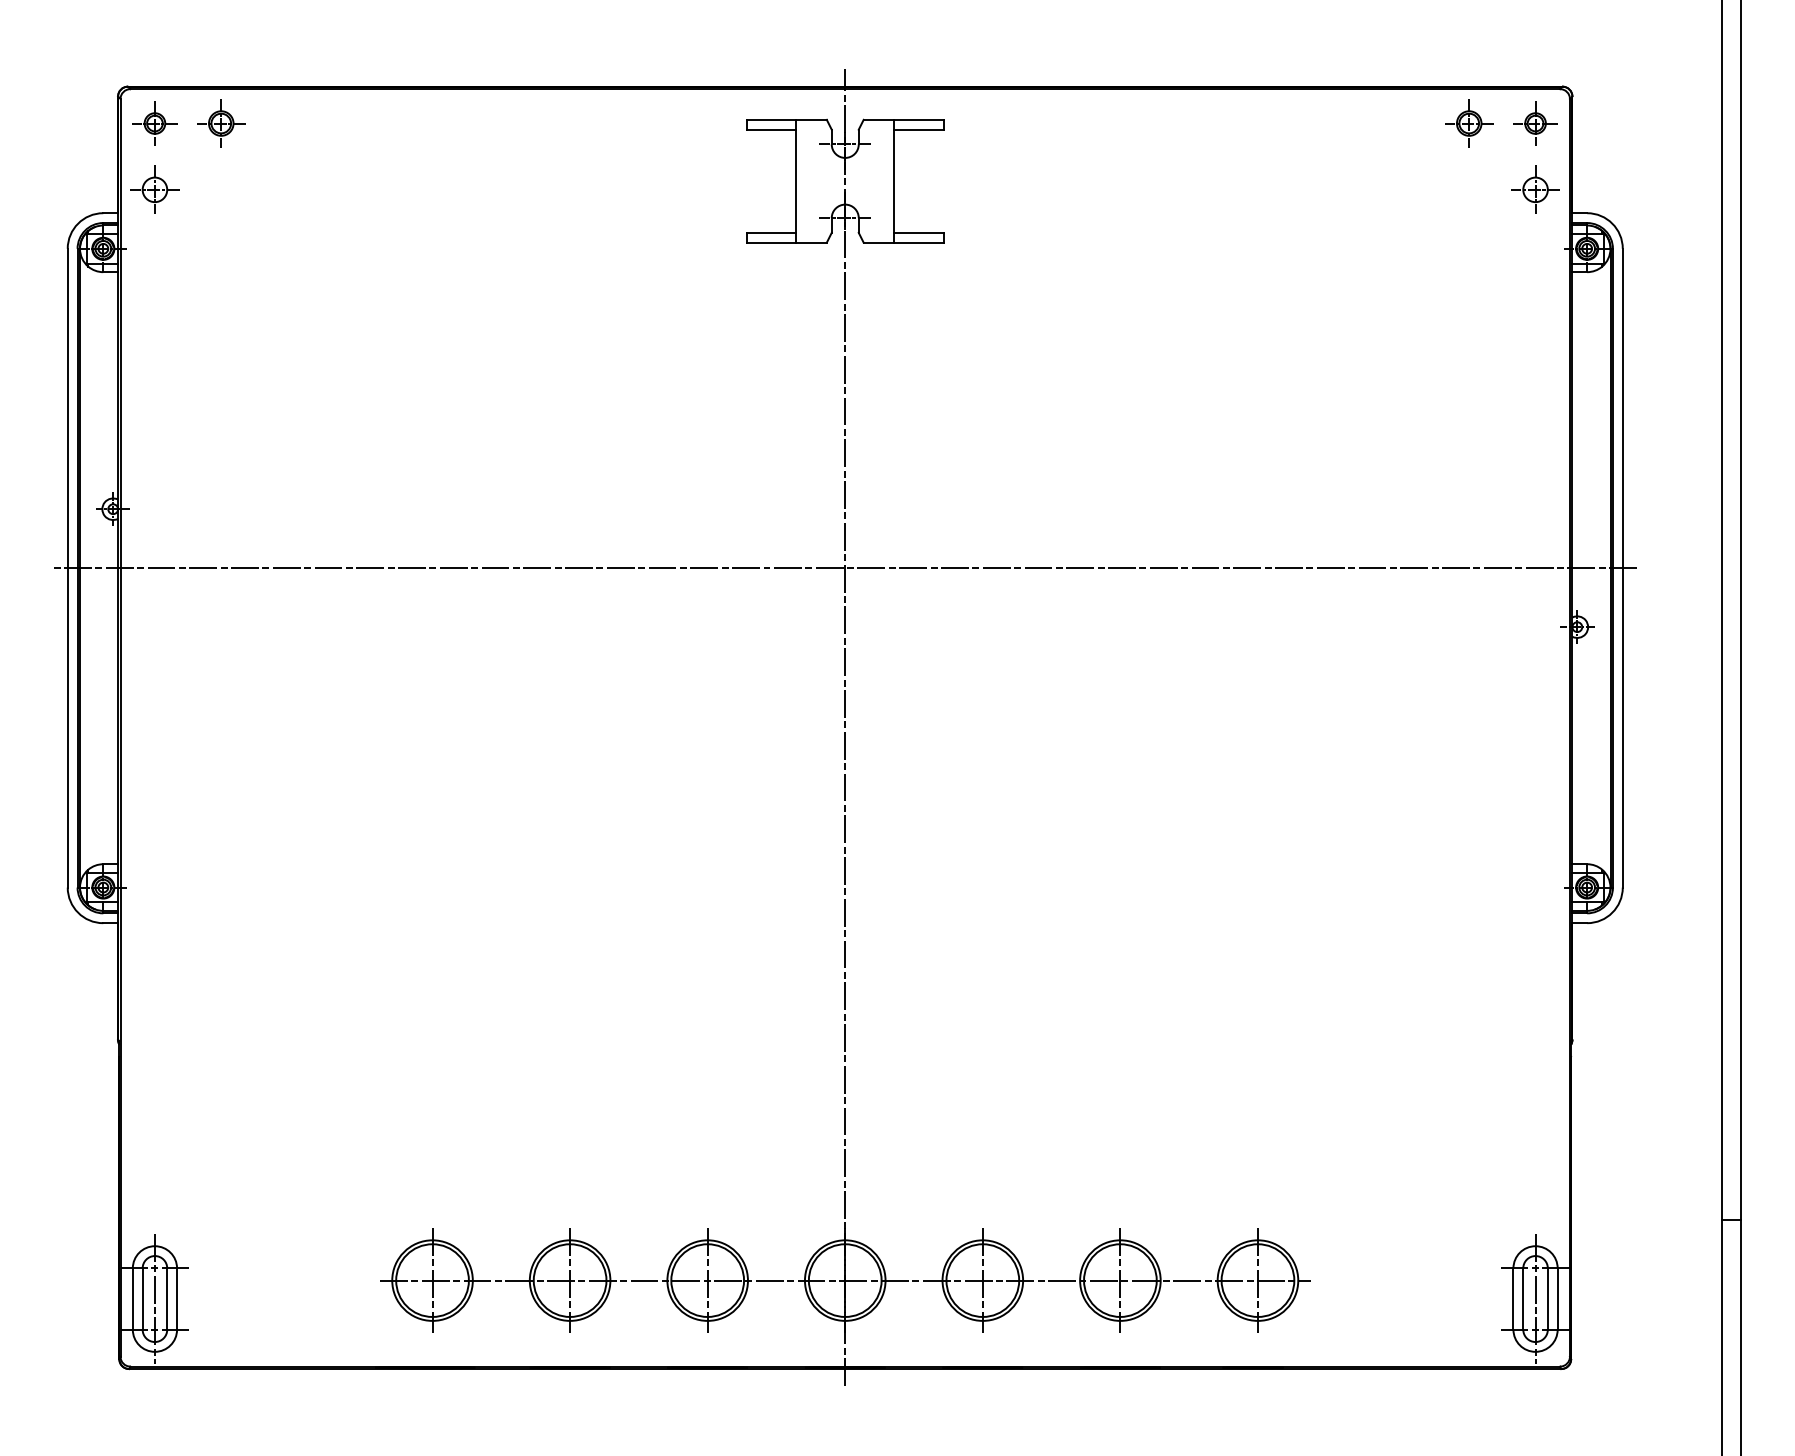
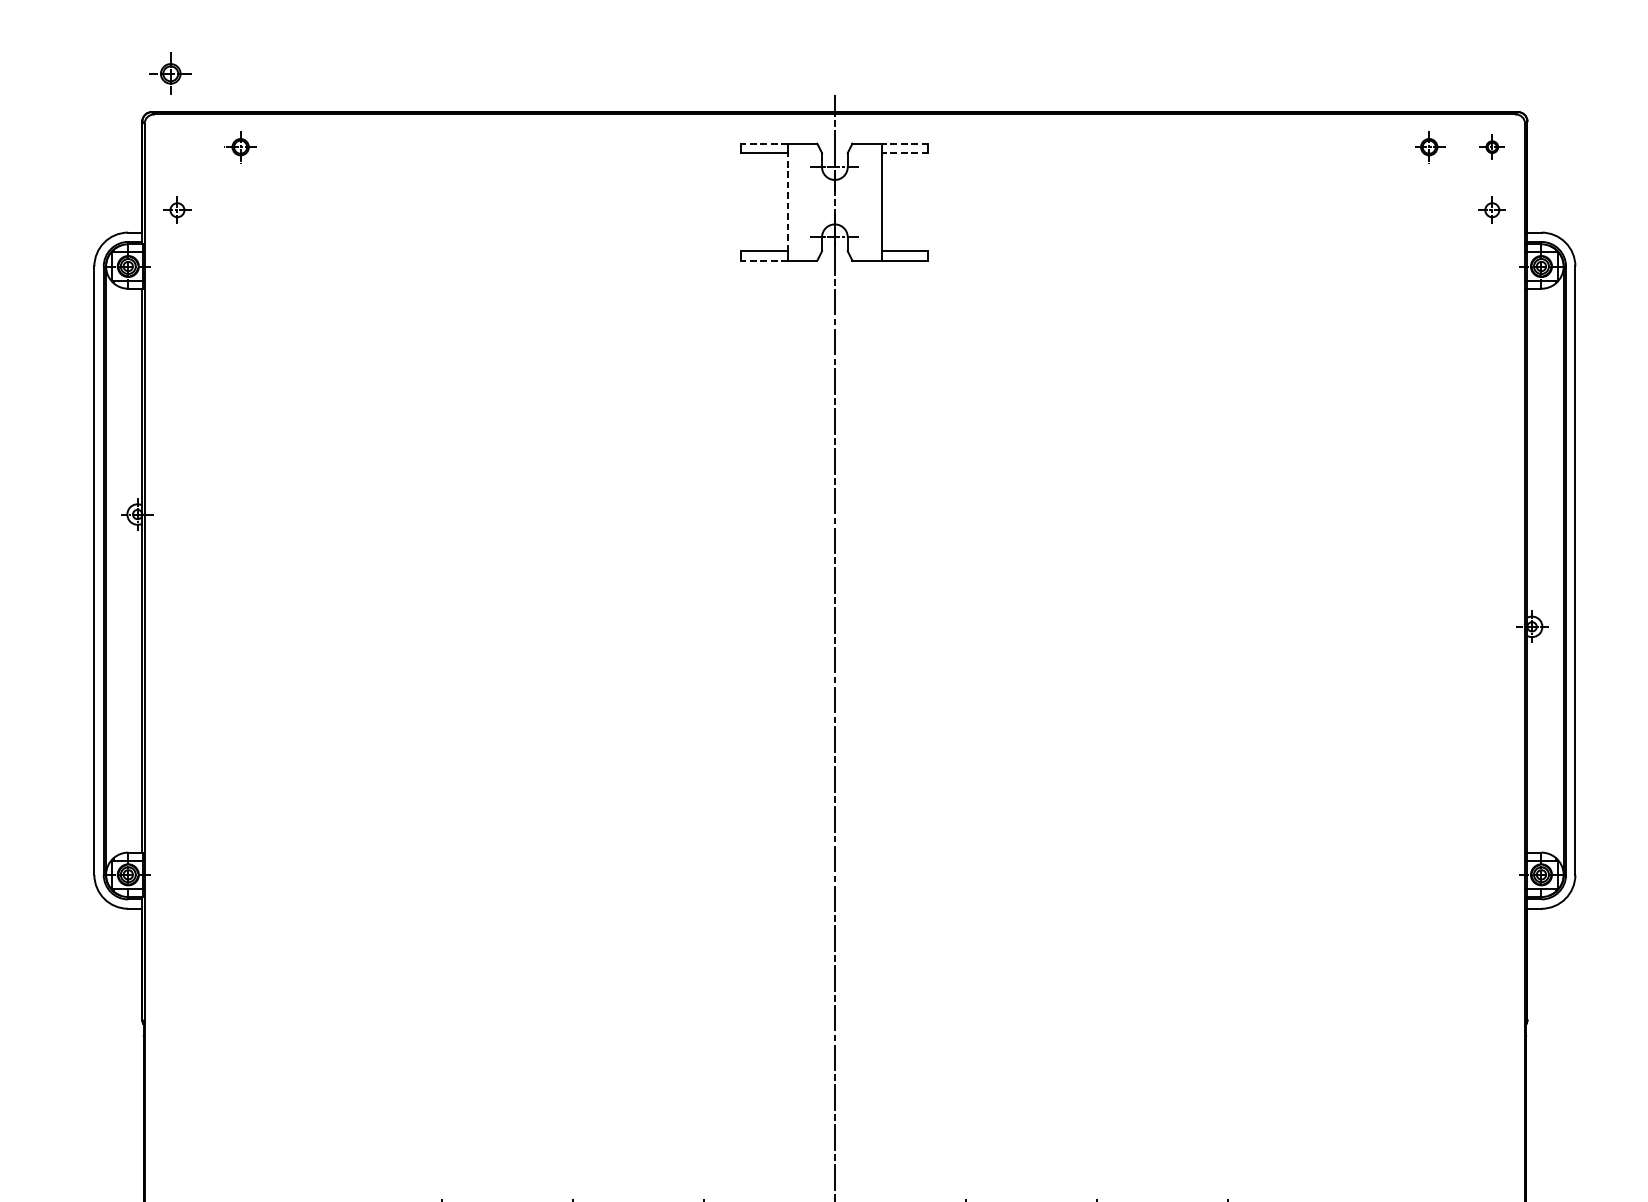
line: (771, 119) -> (764, 143), solid -> dashed
line: (918, 119) -> (904, 143), solid -> dashed
part: (154, 123) -> (170, 73), moved
part: (221, 123) -> (240, 147), size x0.7
part: (1469, 123) -> (1429, 147), size x0.7
part: (1535, 123) -> (1492, 147), size x0.6
line: (918, 129) -> (904, 152), solid -> dashed
line: (796, 181) -> (788, 202), solid -> dashed
part: (154, 189) -> (177, 210), size x0.6
part: (1535, 189) -> (1492, 210), size x0.6
line: (771, 242) -> (764, 260), solid -> dashed
line: (845, 568) -> (835, 570), removed

